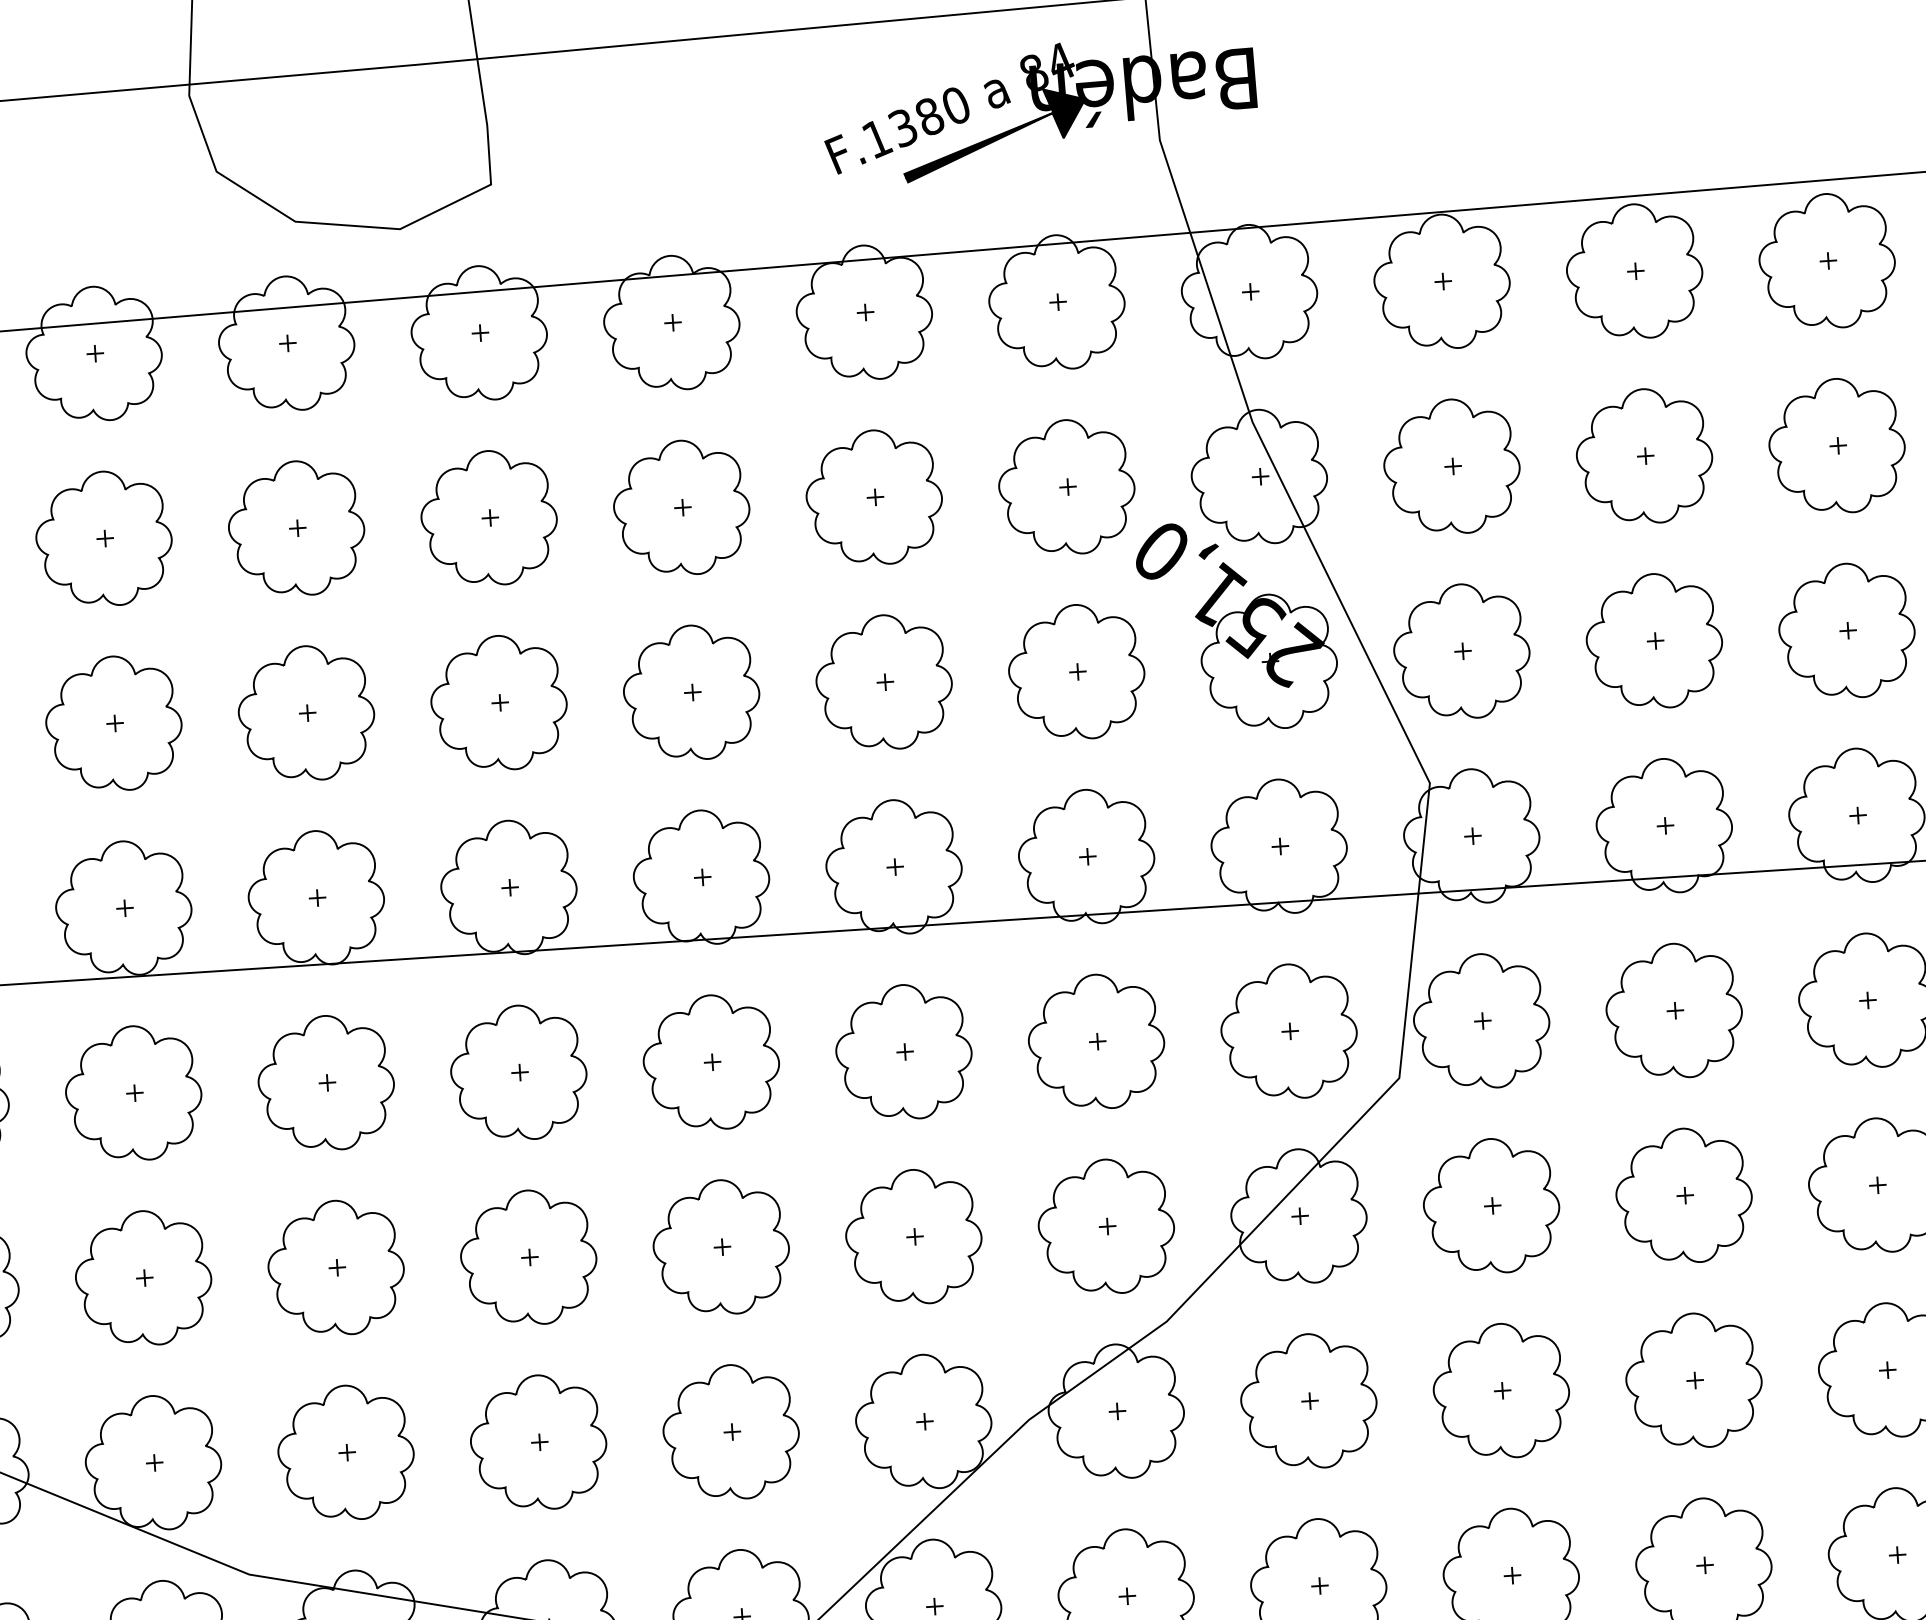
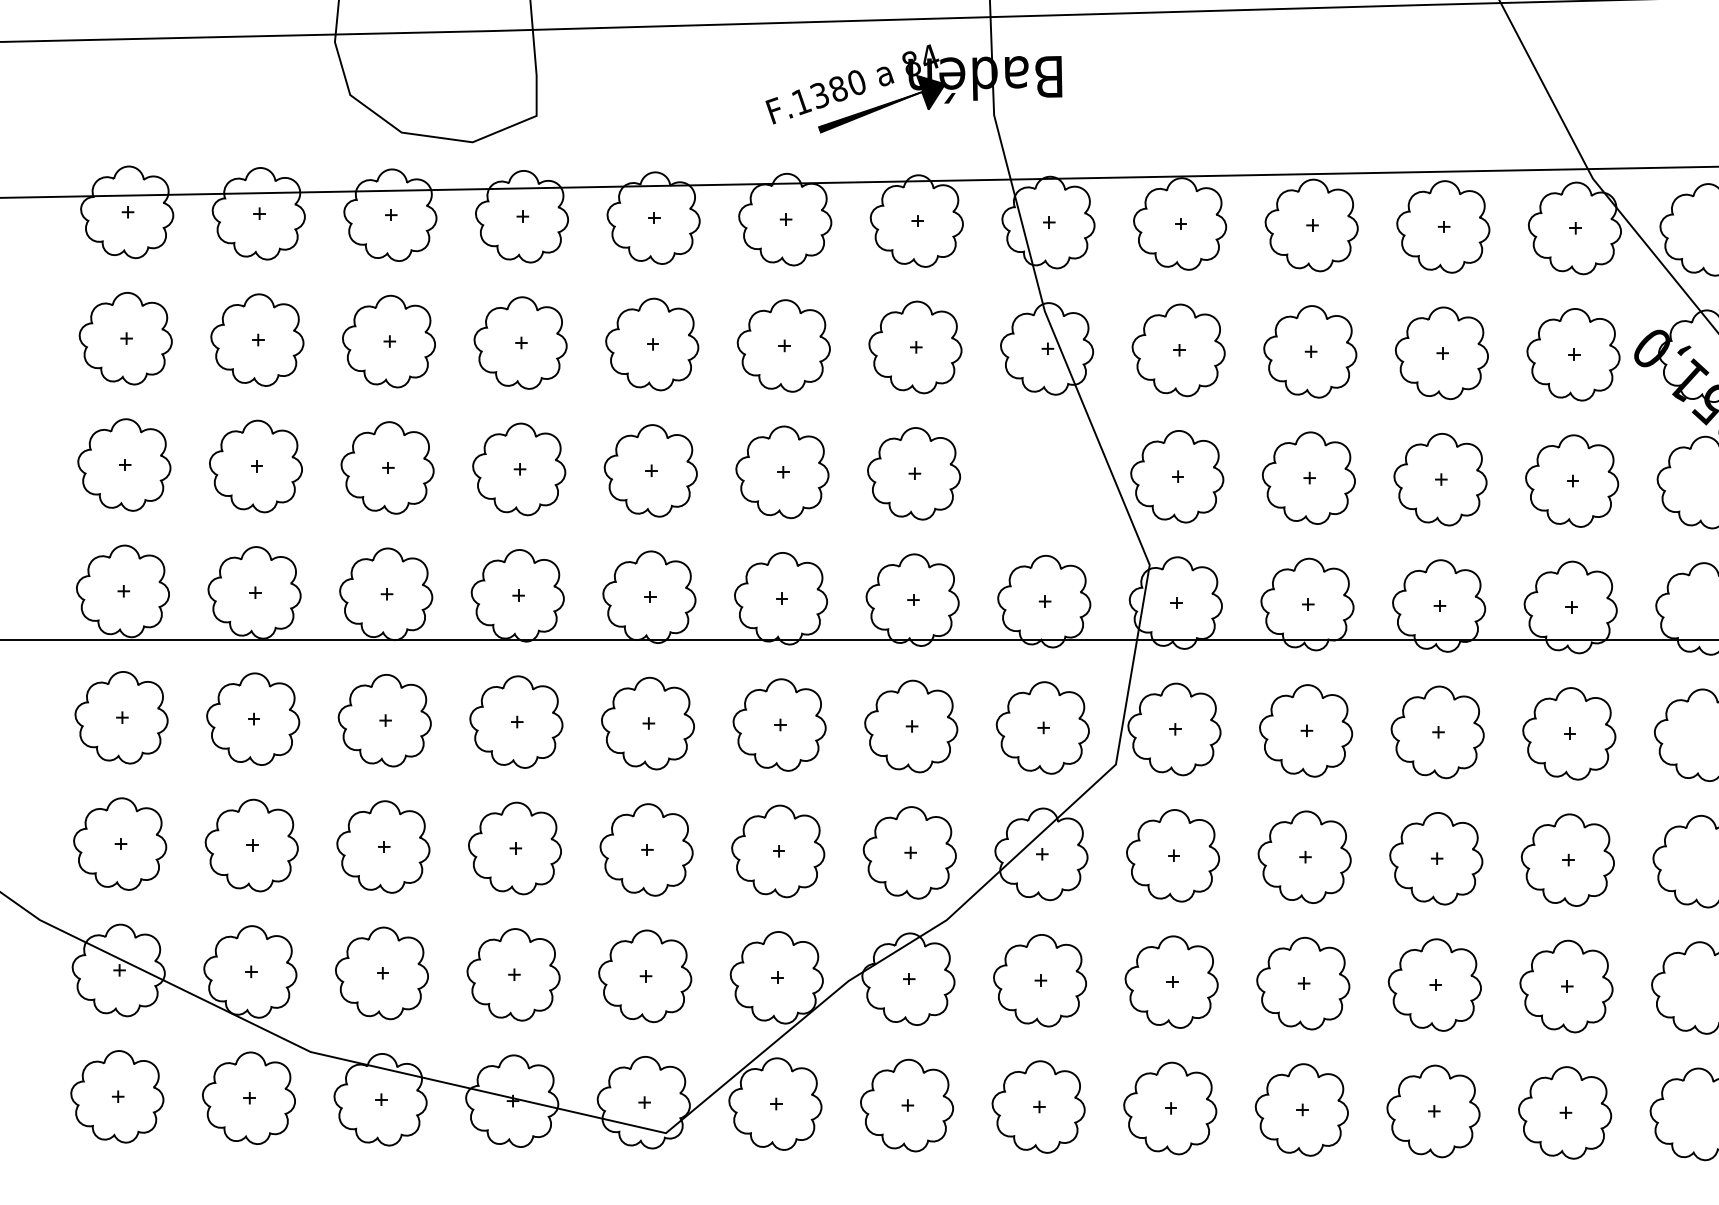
part: (1237, 624) -> (1025, 448), removed

